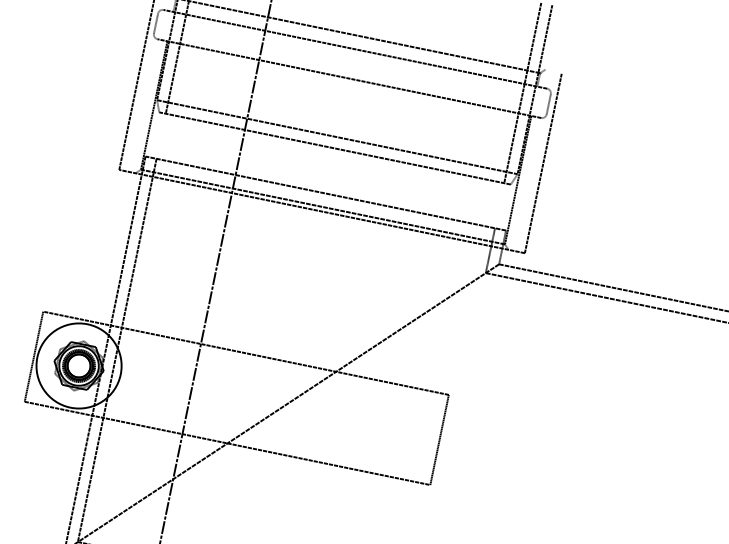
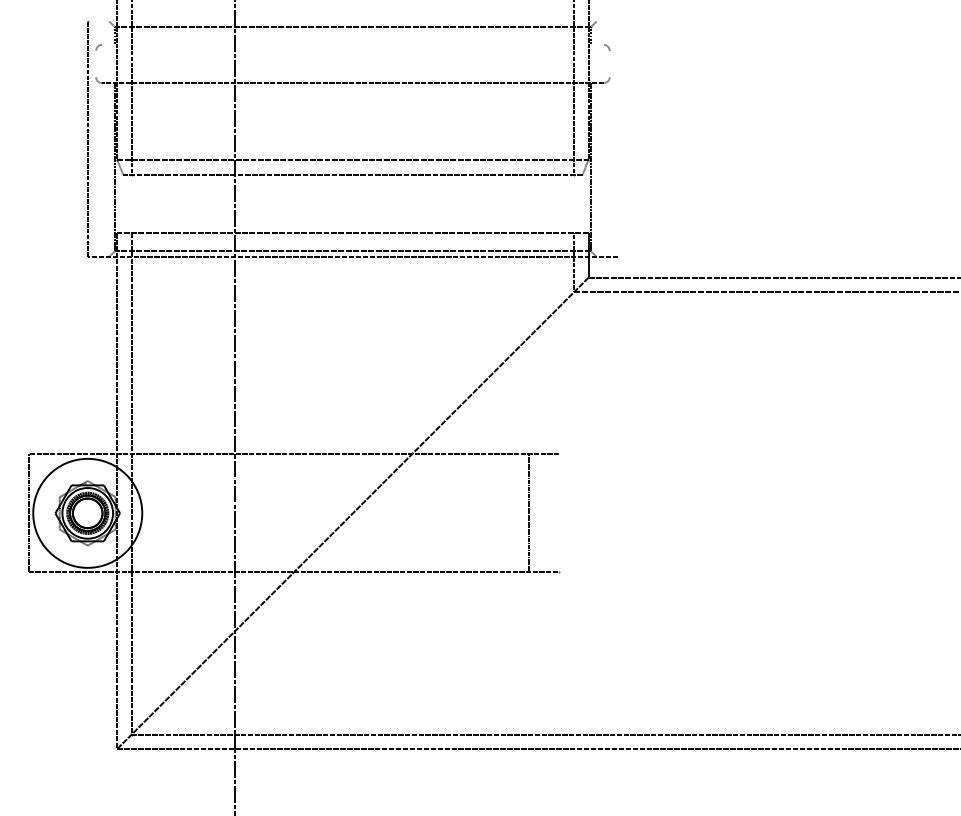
line: (156, 23) -> (96, 63), removed
line: (355, 48) -> (352, 44), removed
line: (548, 103) -> (609, 63), removed
line: (543, 163) -> (618, 139), removed
line: (439, 440) -> (529, 513), moved

